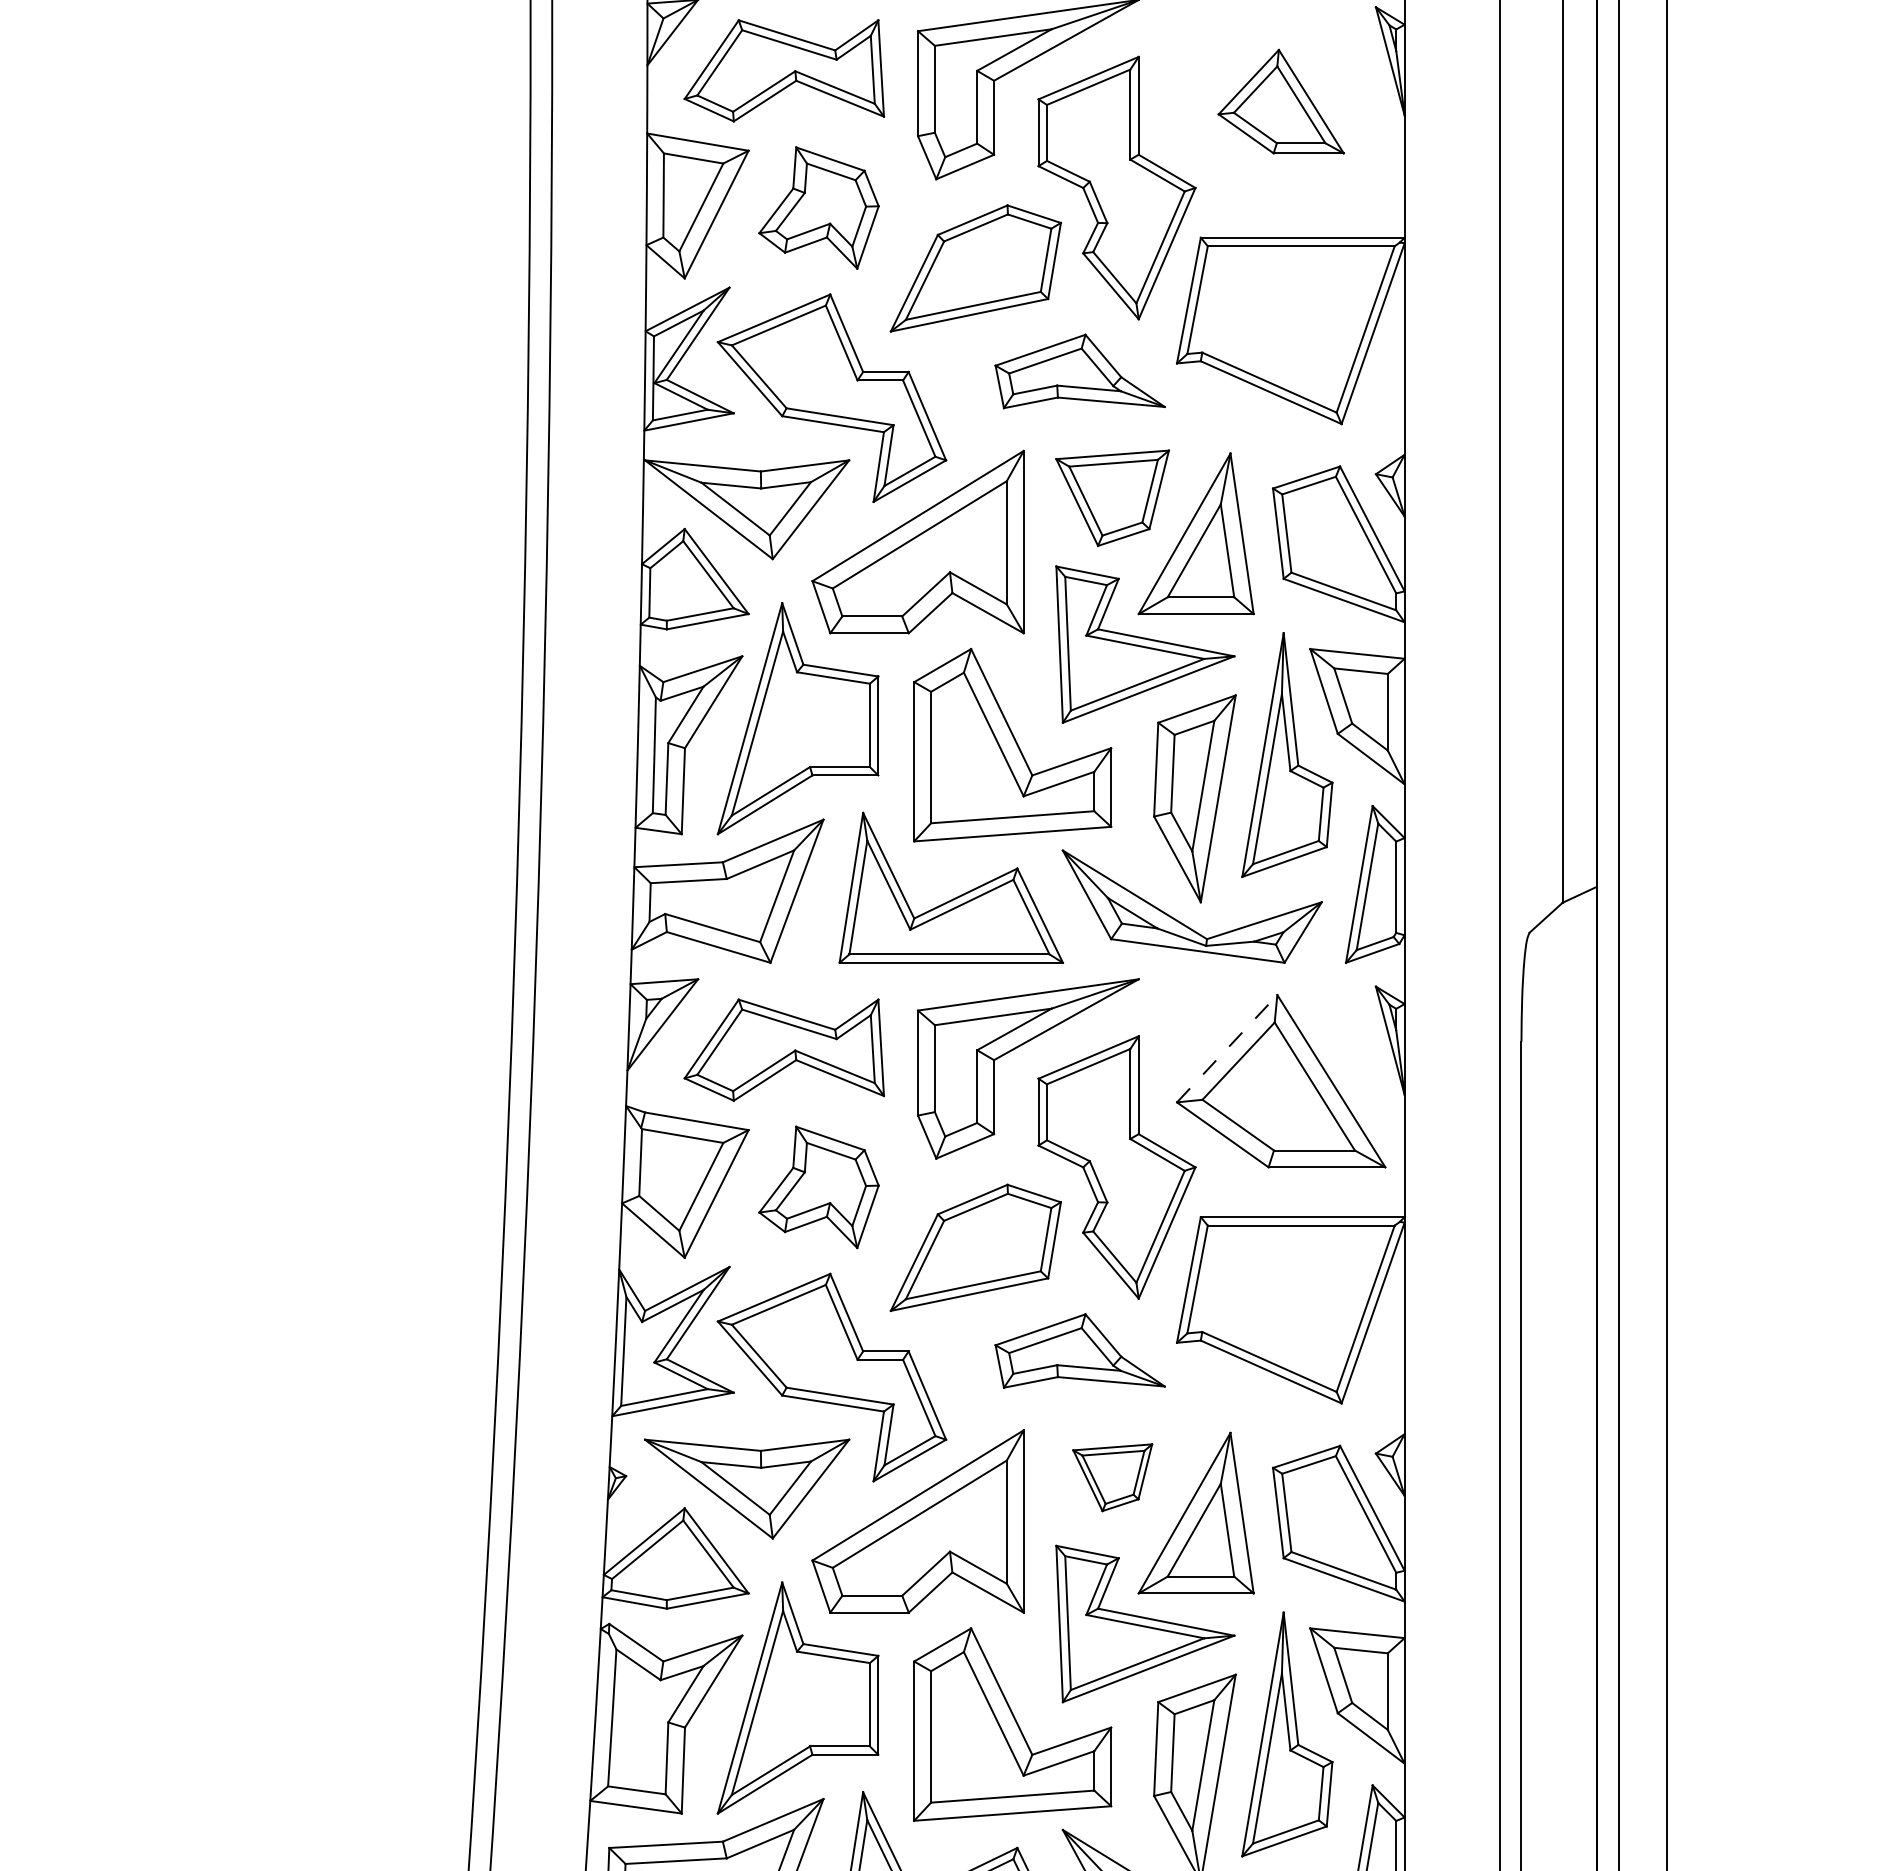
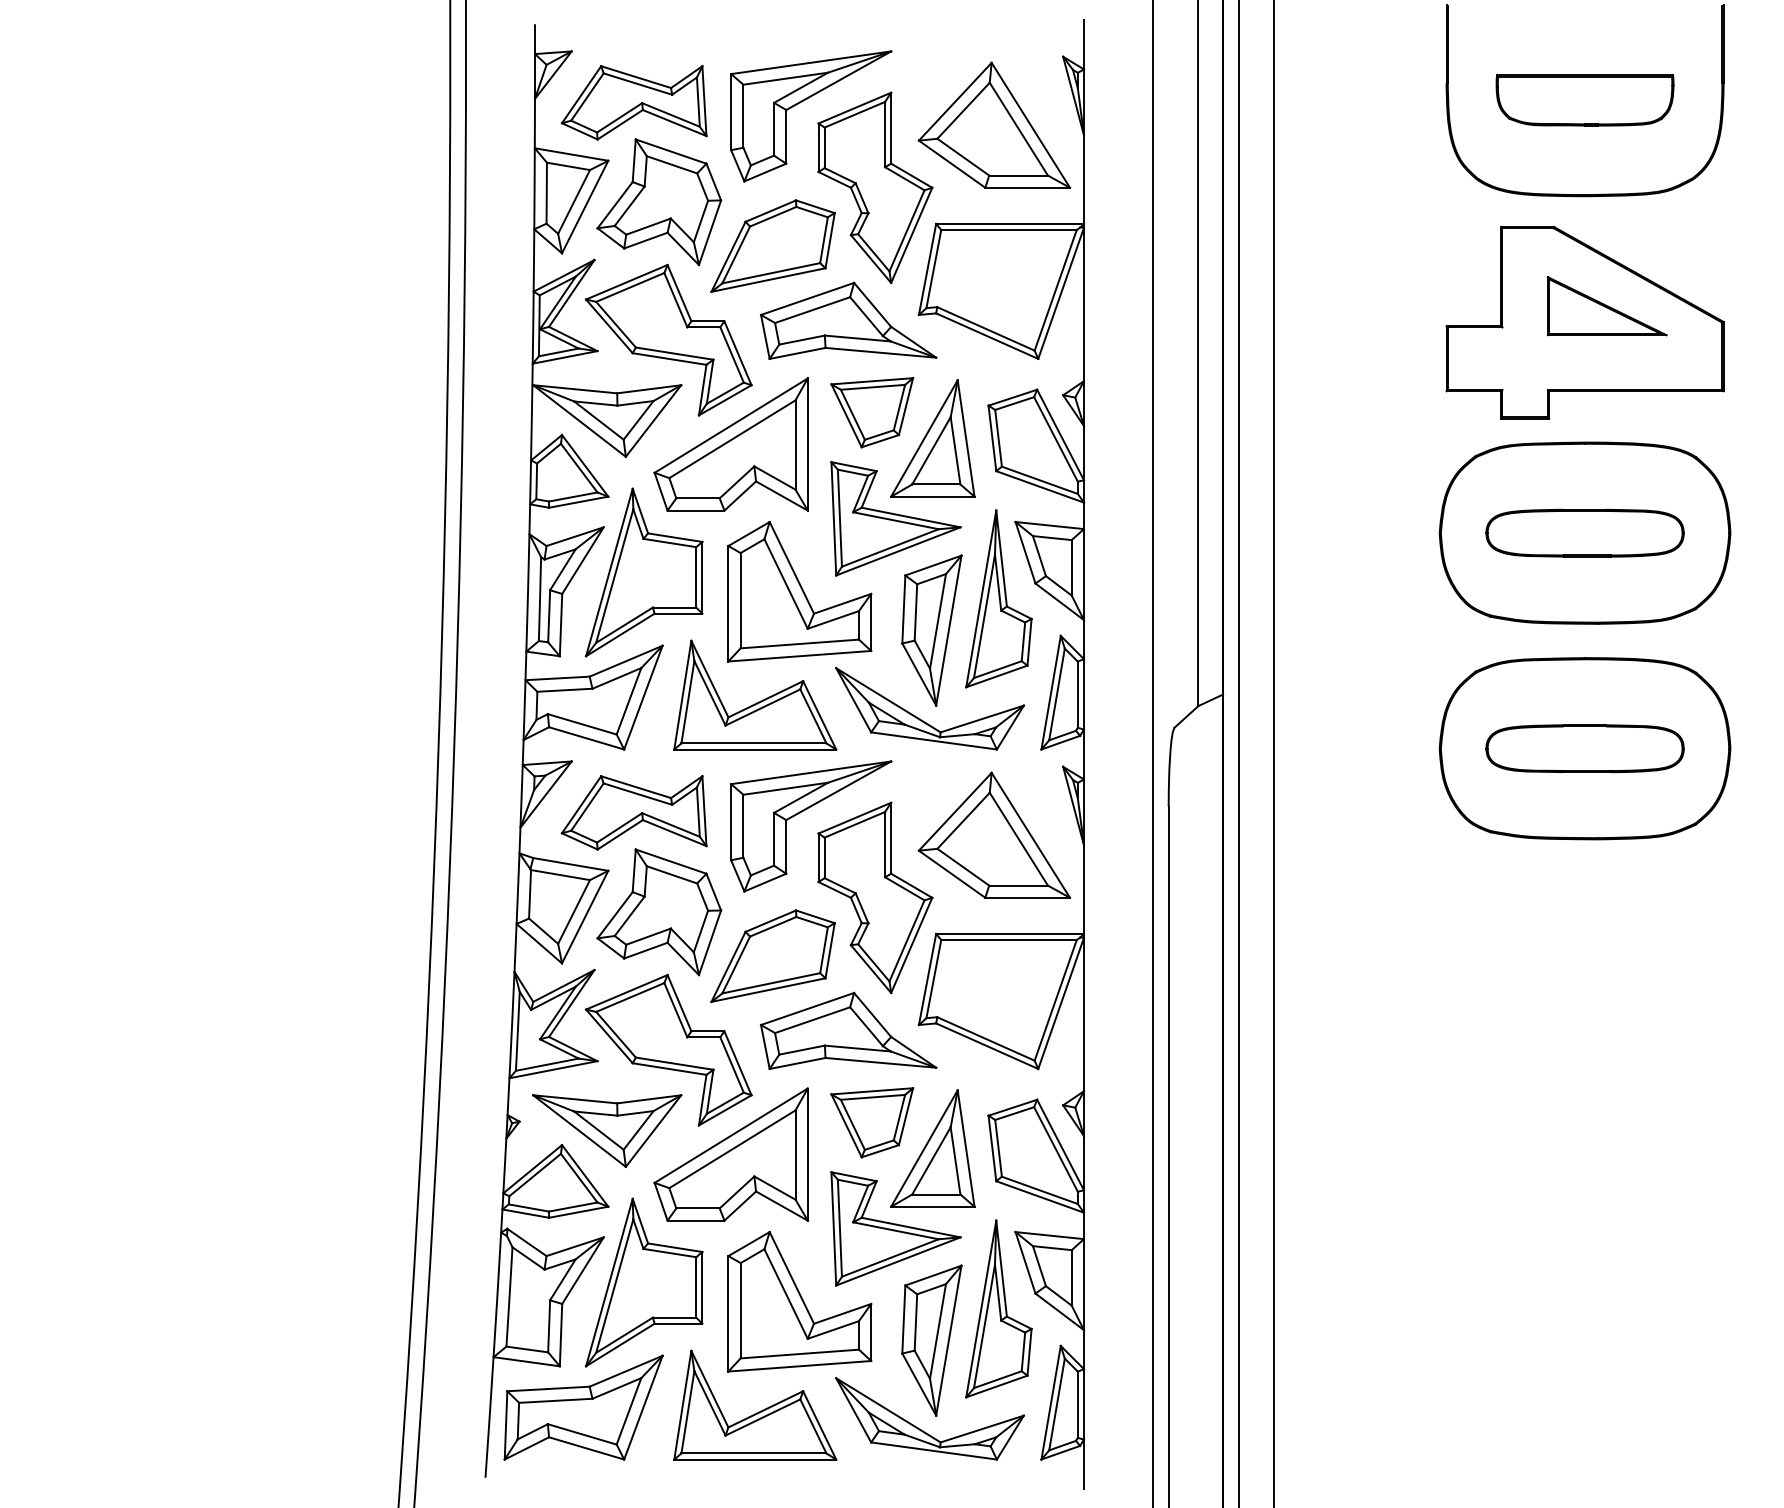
part: (1281, 100) -> (994, 124), size x1.67
part: (819, 208) -> (659, 202), size x1.43
part: (1079, 371) -> (848, 320), size x1.43
line: (1227, 1048) -> (955, 811), dashed -> solid
part: (819, 1187) -> (659, 912), size x1.43
part: (1079, 1350) -> (848, 1030), size x1.43
part: (1112, 1477) -> (872, 1122), size x1.43

